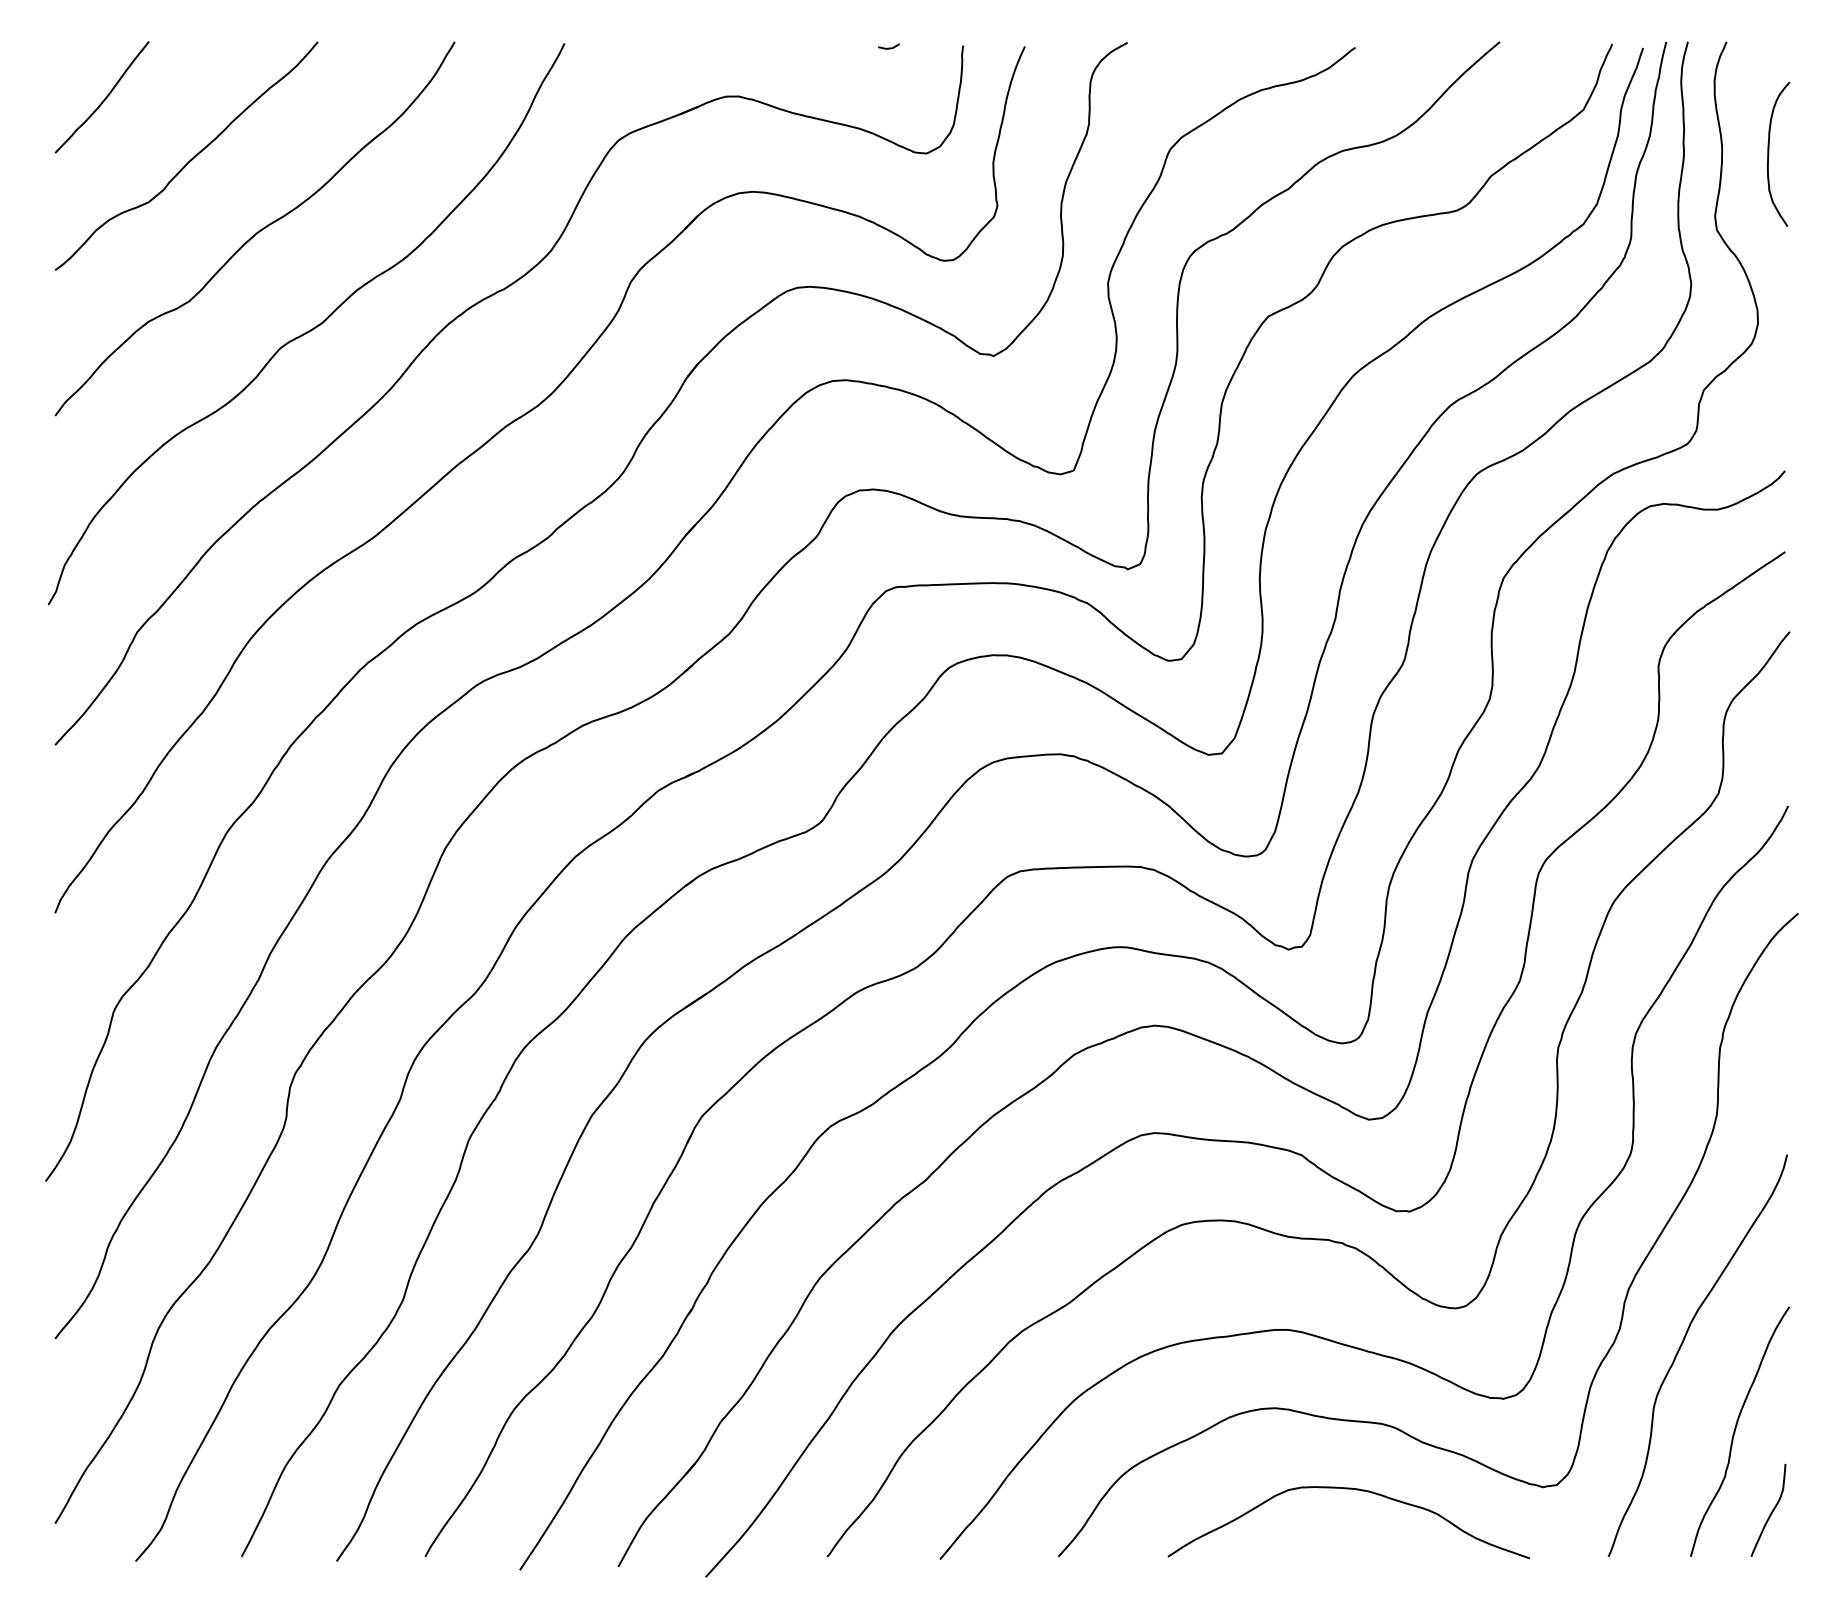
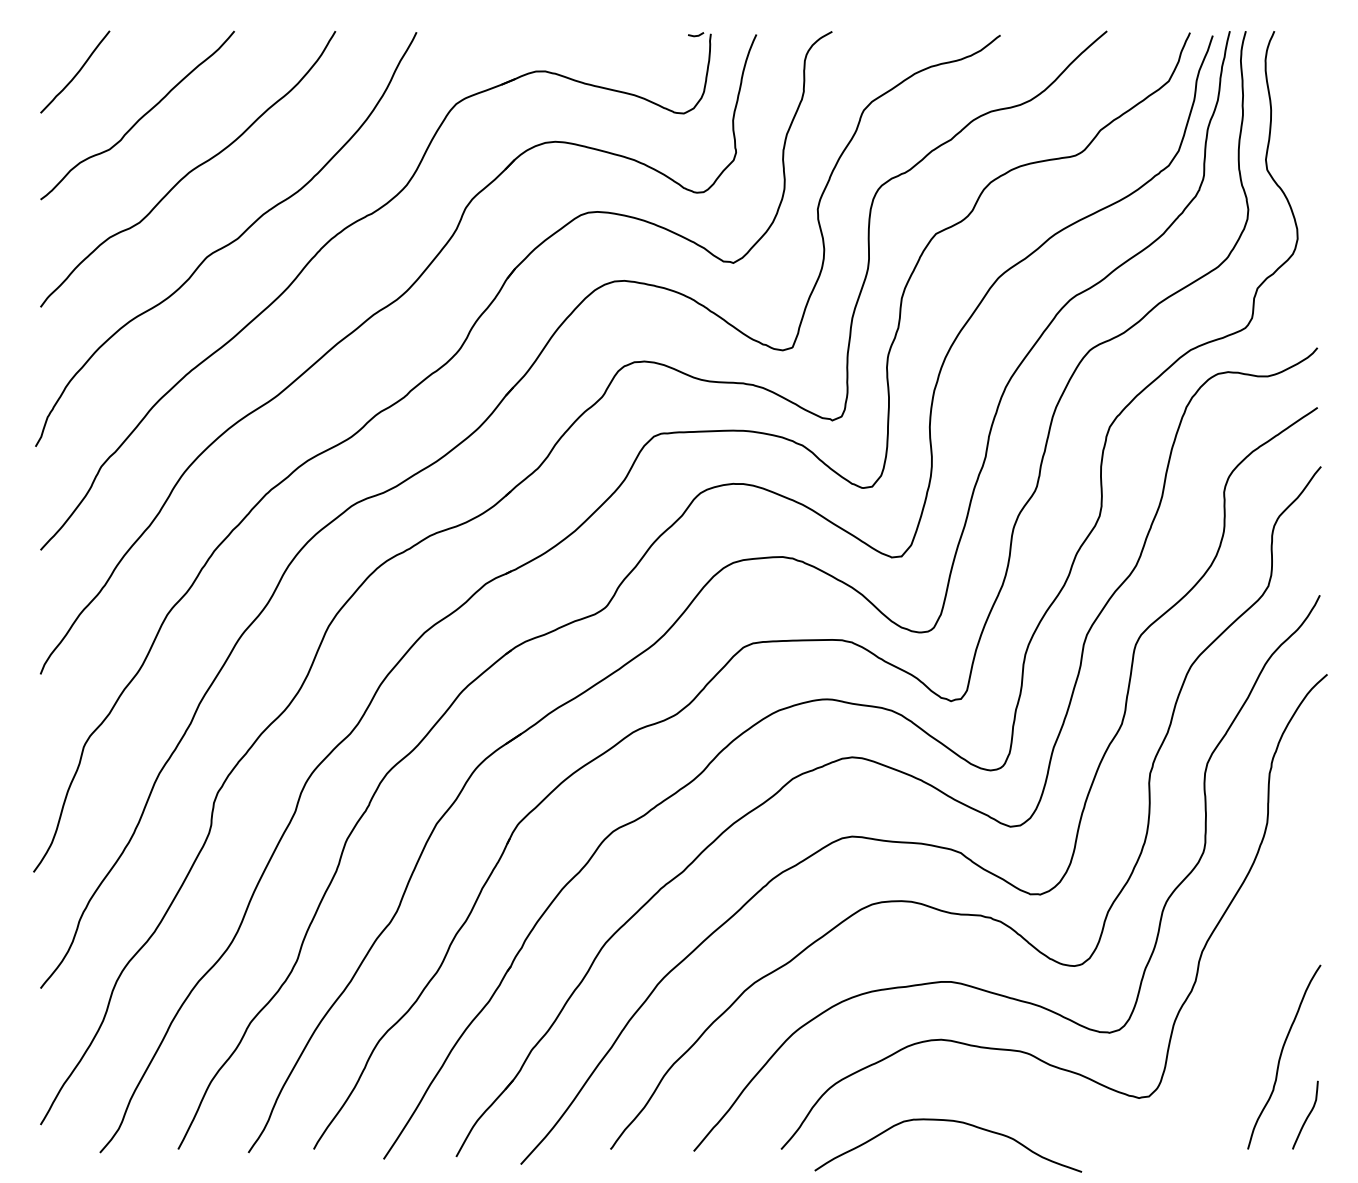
line: (888, 47) -> (695, 35), moved
curve: (1769, 153) -> (1306, 113), removed
curve: (1681, 1347) -> (1241, 994), removed
curve: (1356, 1490) -> (953, 1121), moved

